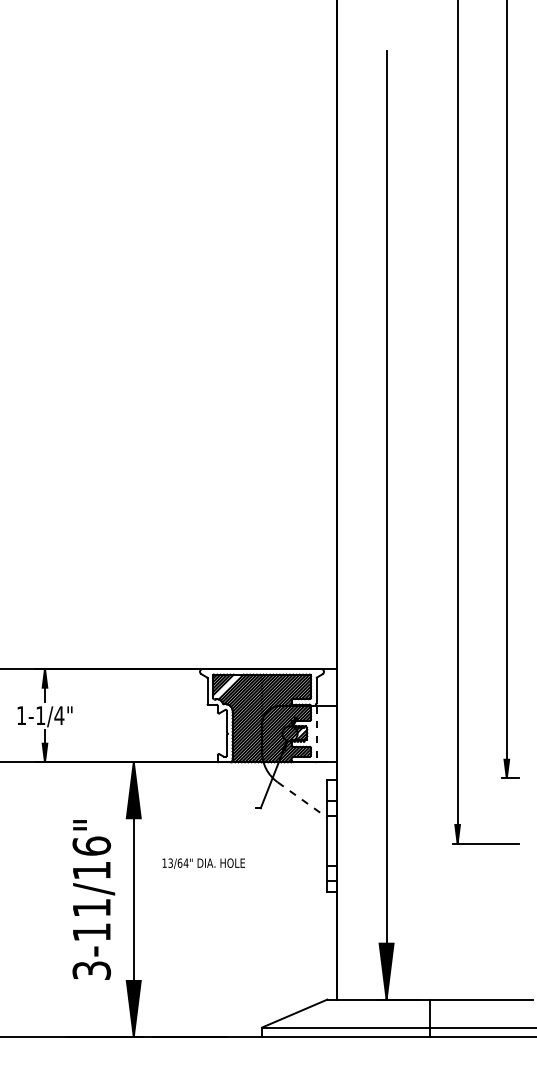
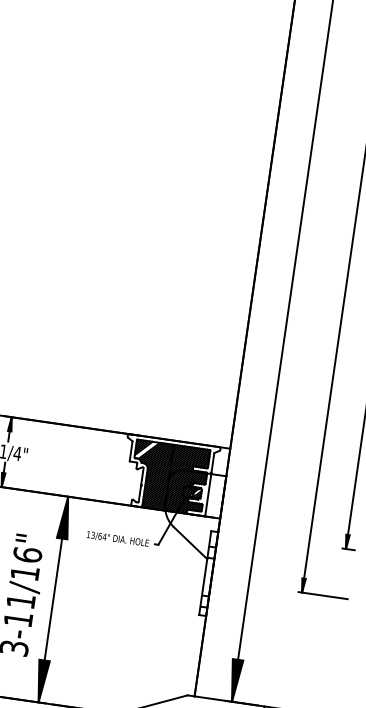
line: (316, 733) -> (208, 494), dashed -> solid
line: (302, 800) -> (190, 543), dashed -> solid
text: (203, 863) -> (117, 539), moved

